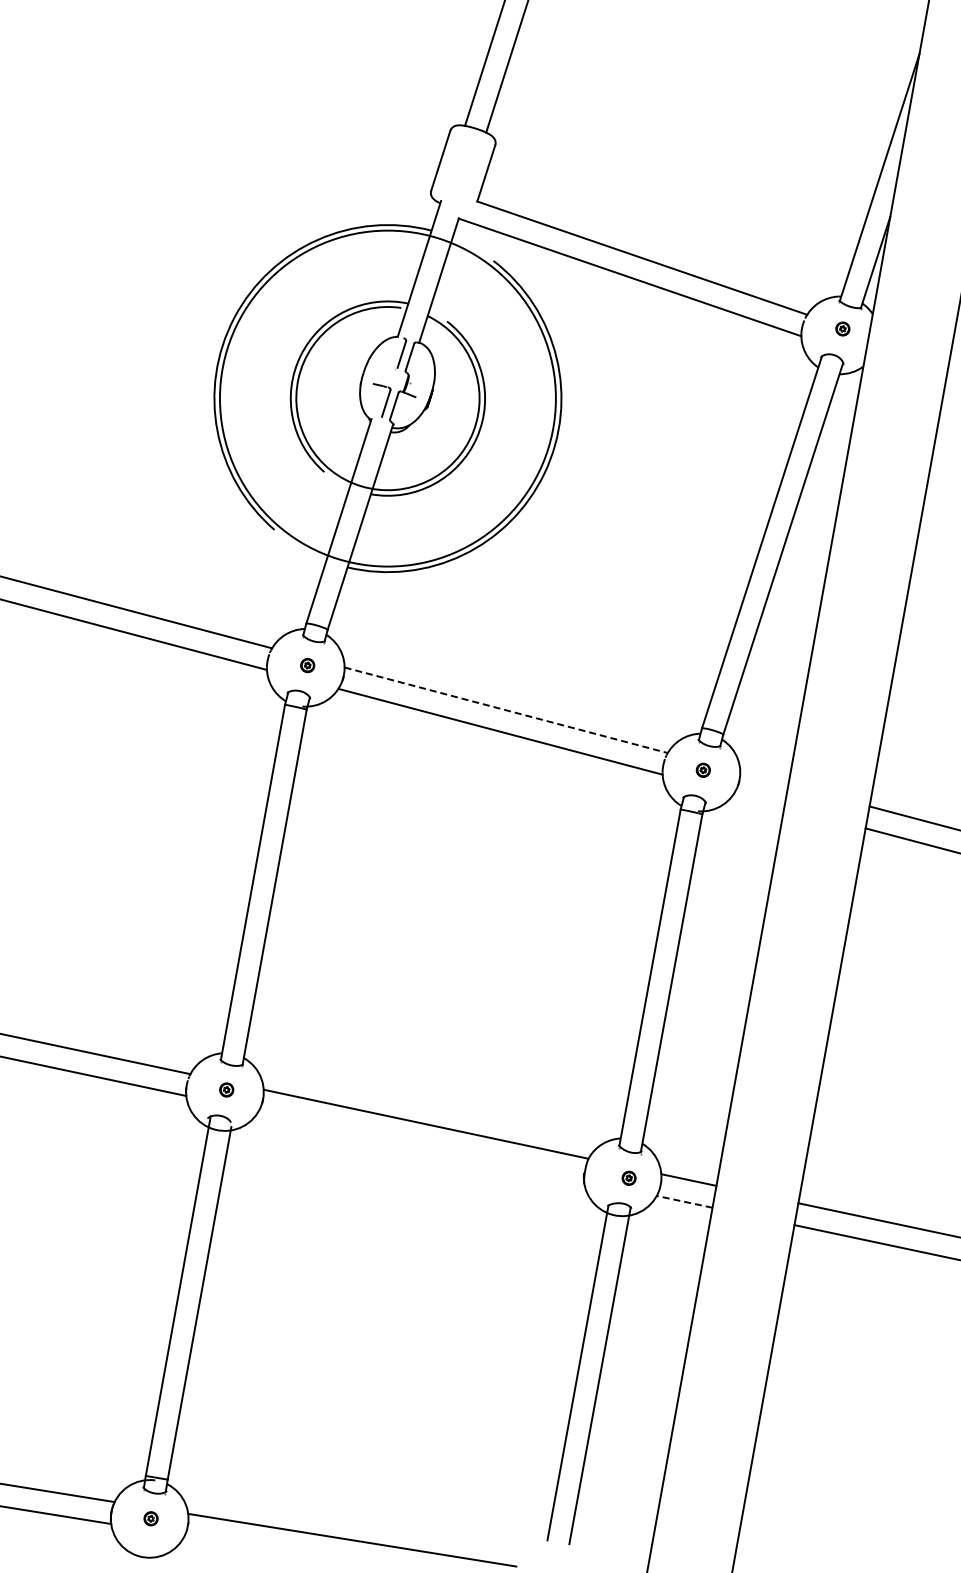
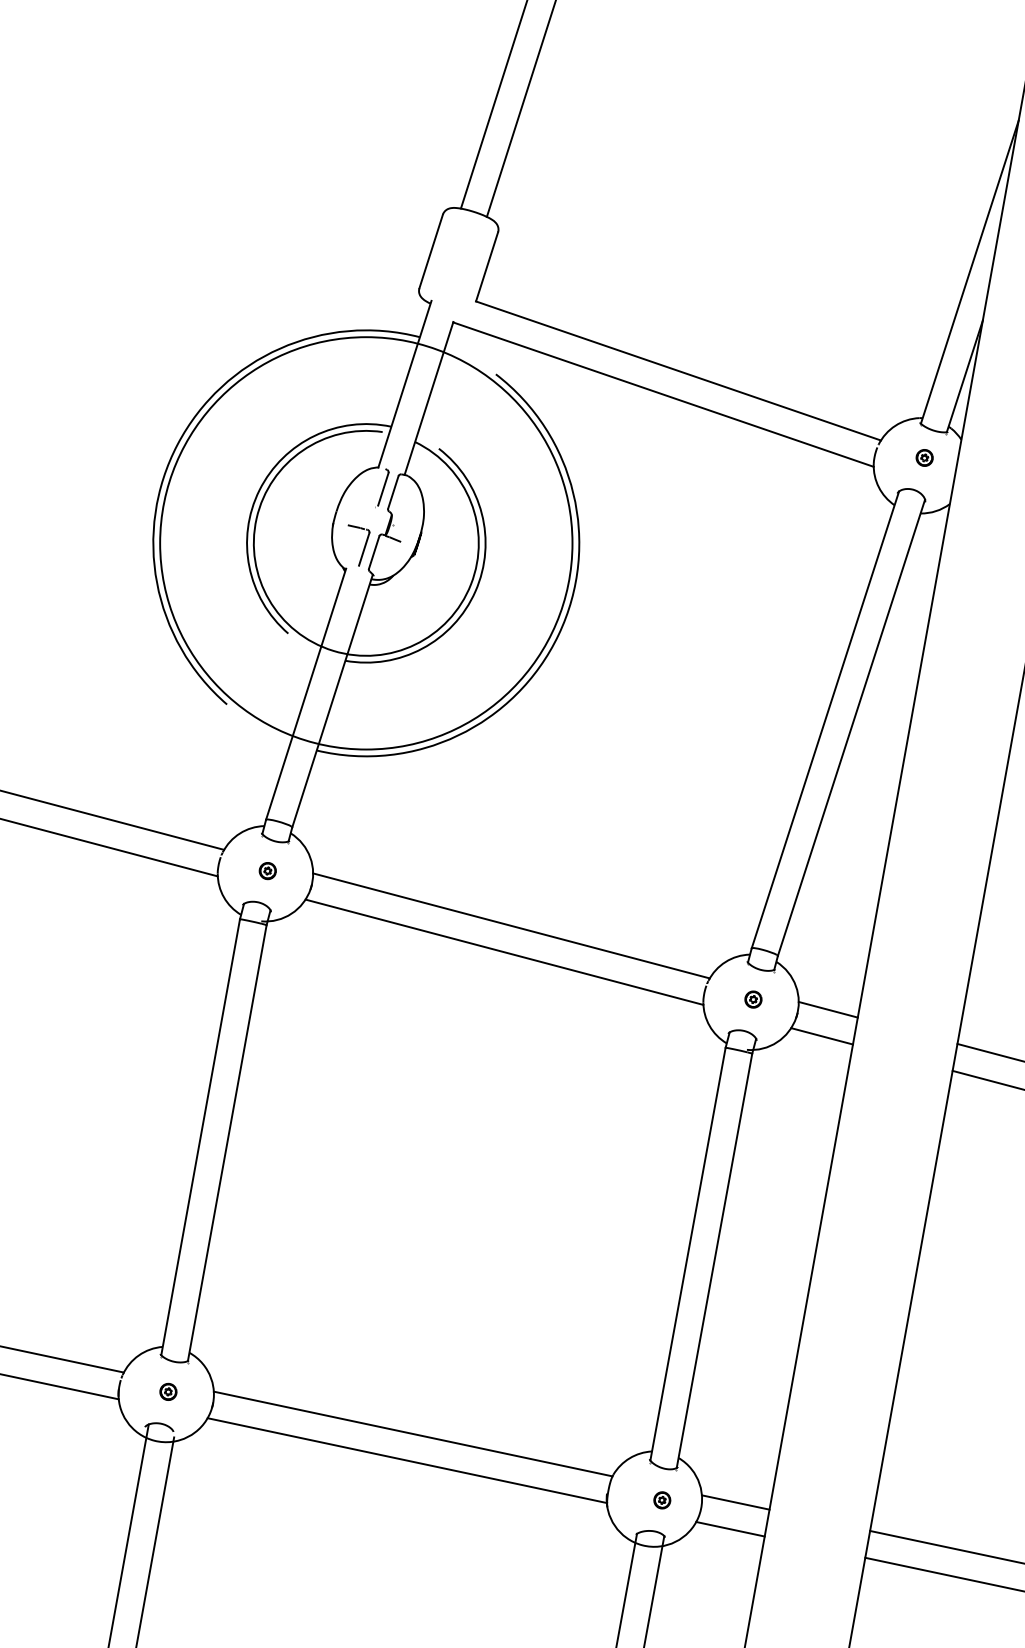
line: (506, 710) -> (511, 926), dashed -> solid
line: (764, 778) -> (828, 1009), added
line: (759, 799) -> (822, 1035), added
line: (421, 1145) -> (407, 1460), added
line: (684, 1201) -> (730, 1528), dashed -> solid

